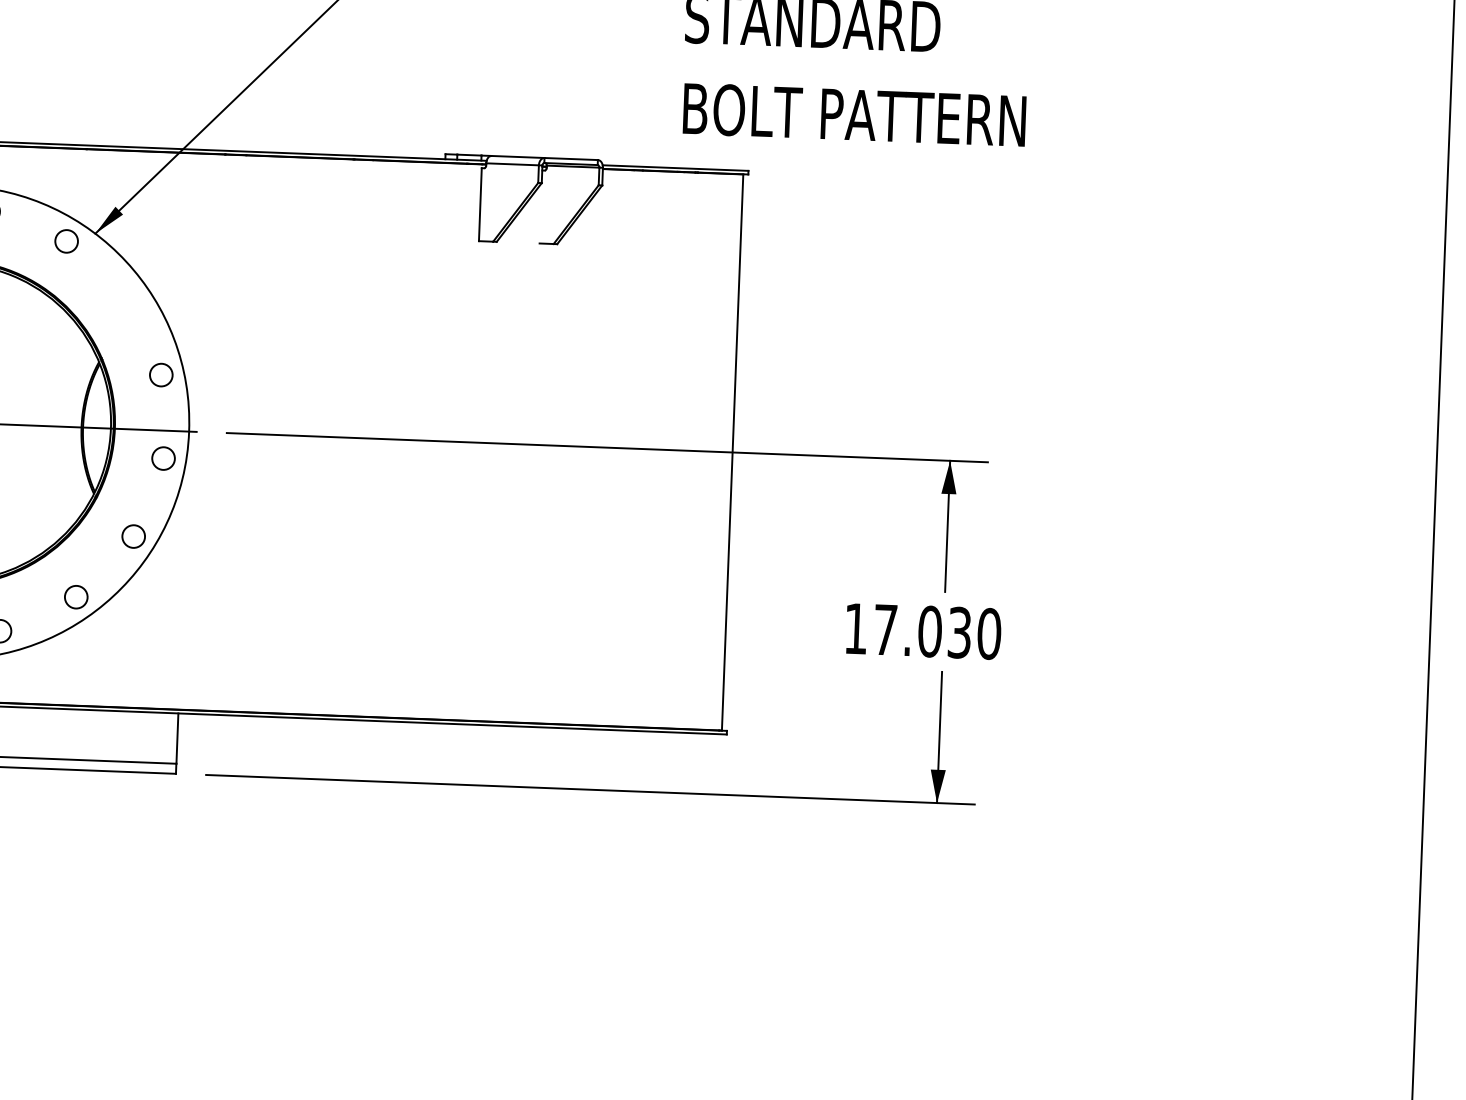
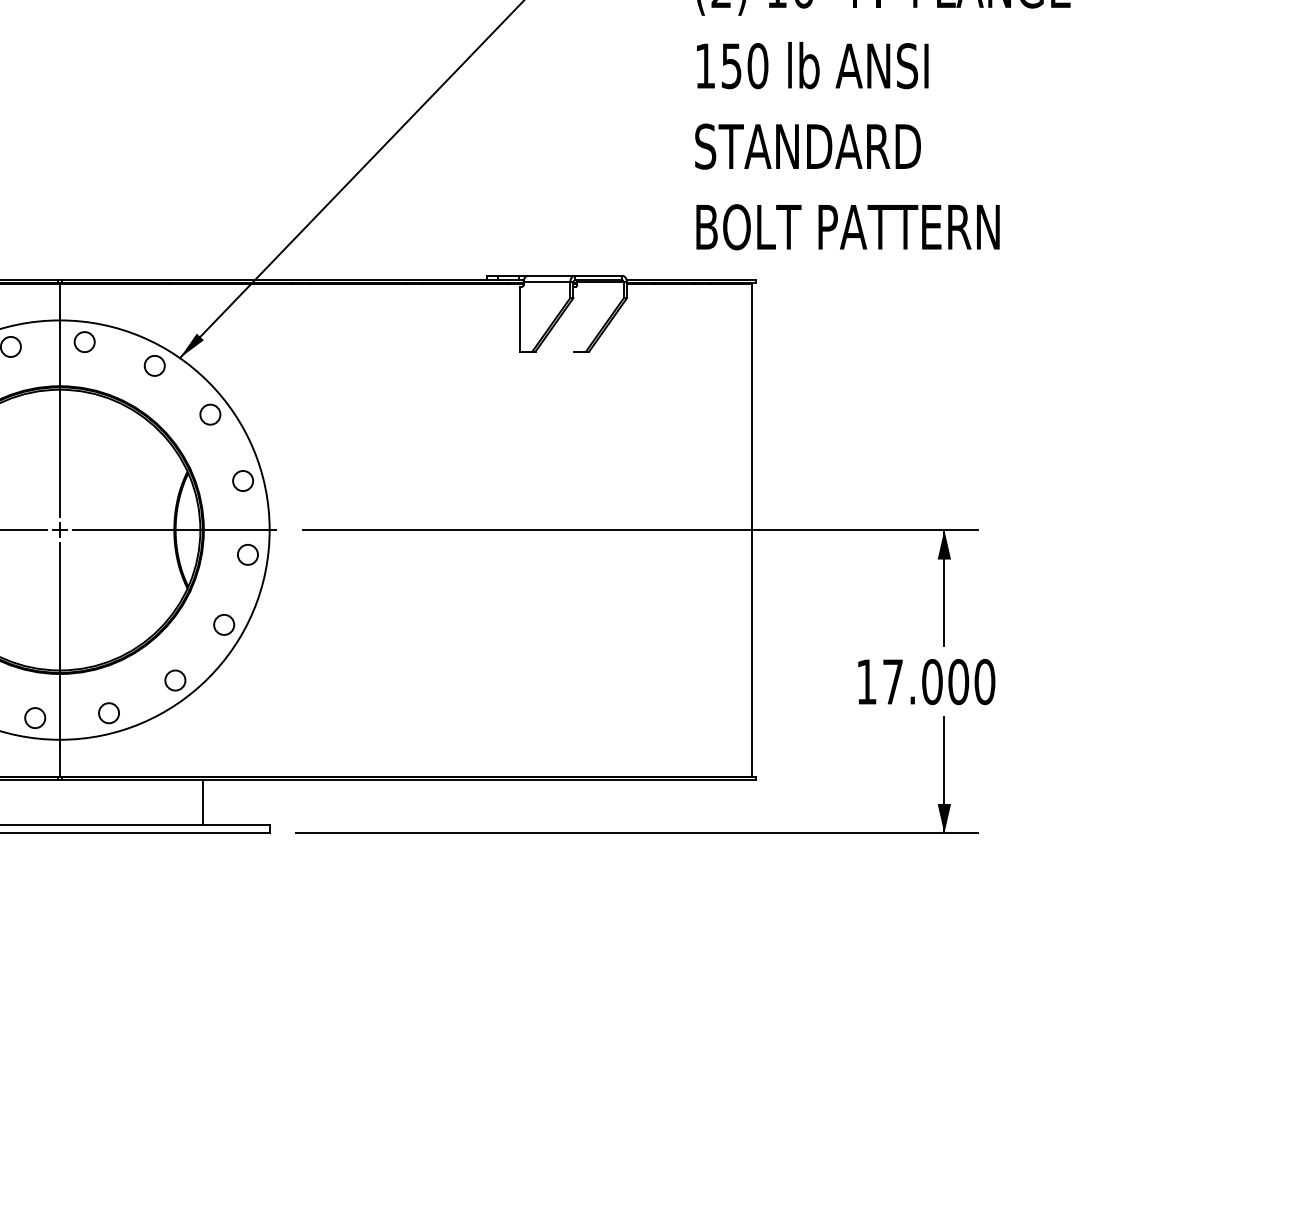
circle: (127, 298) -> (210, 414), added
text: (959, 633) -> (958, 682), 17.030 -> 17.000
line: (177, 737) -> (202, 801), moved

